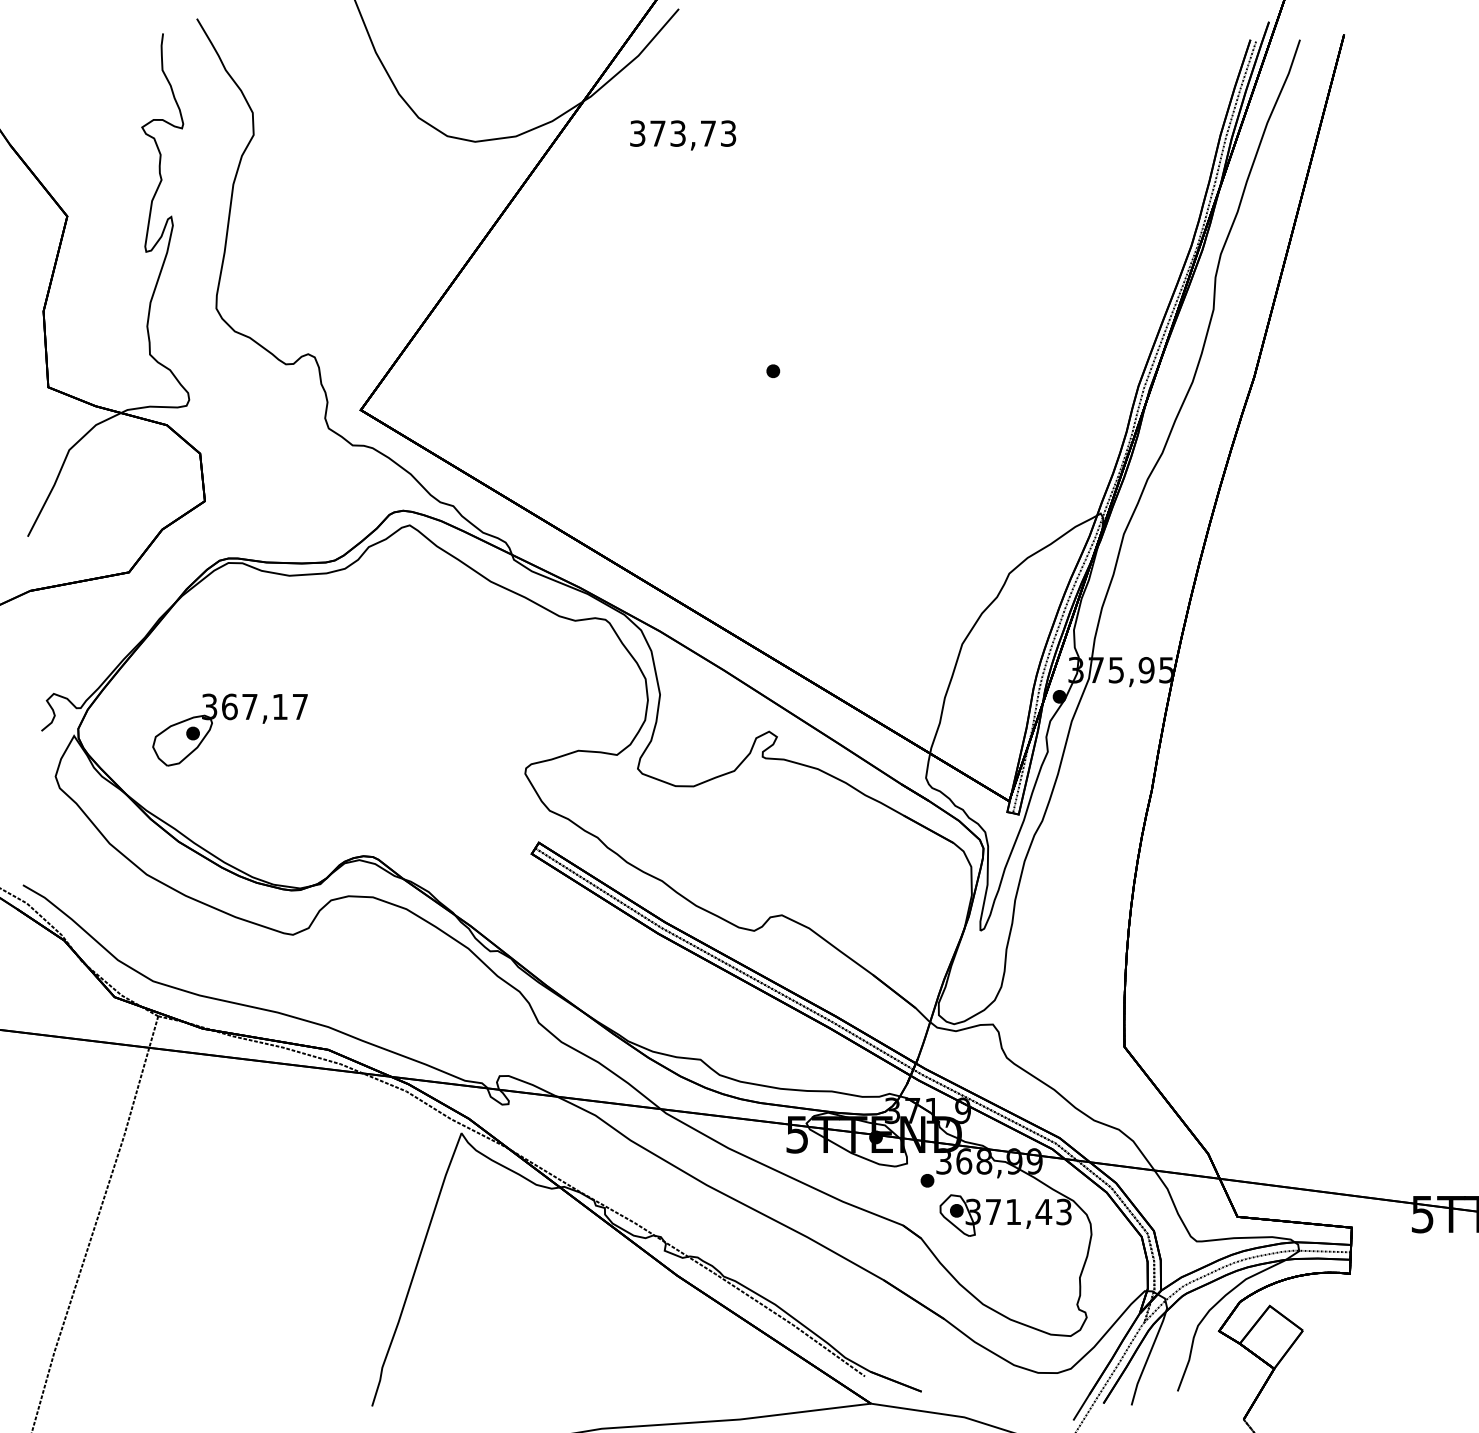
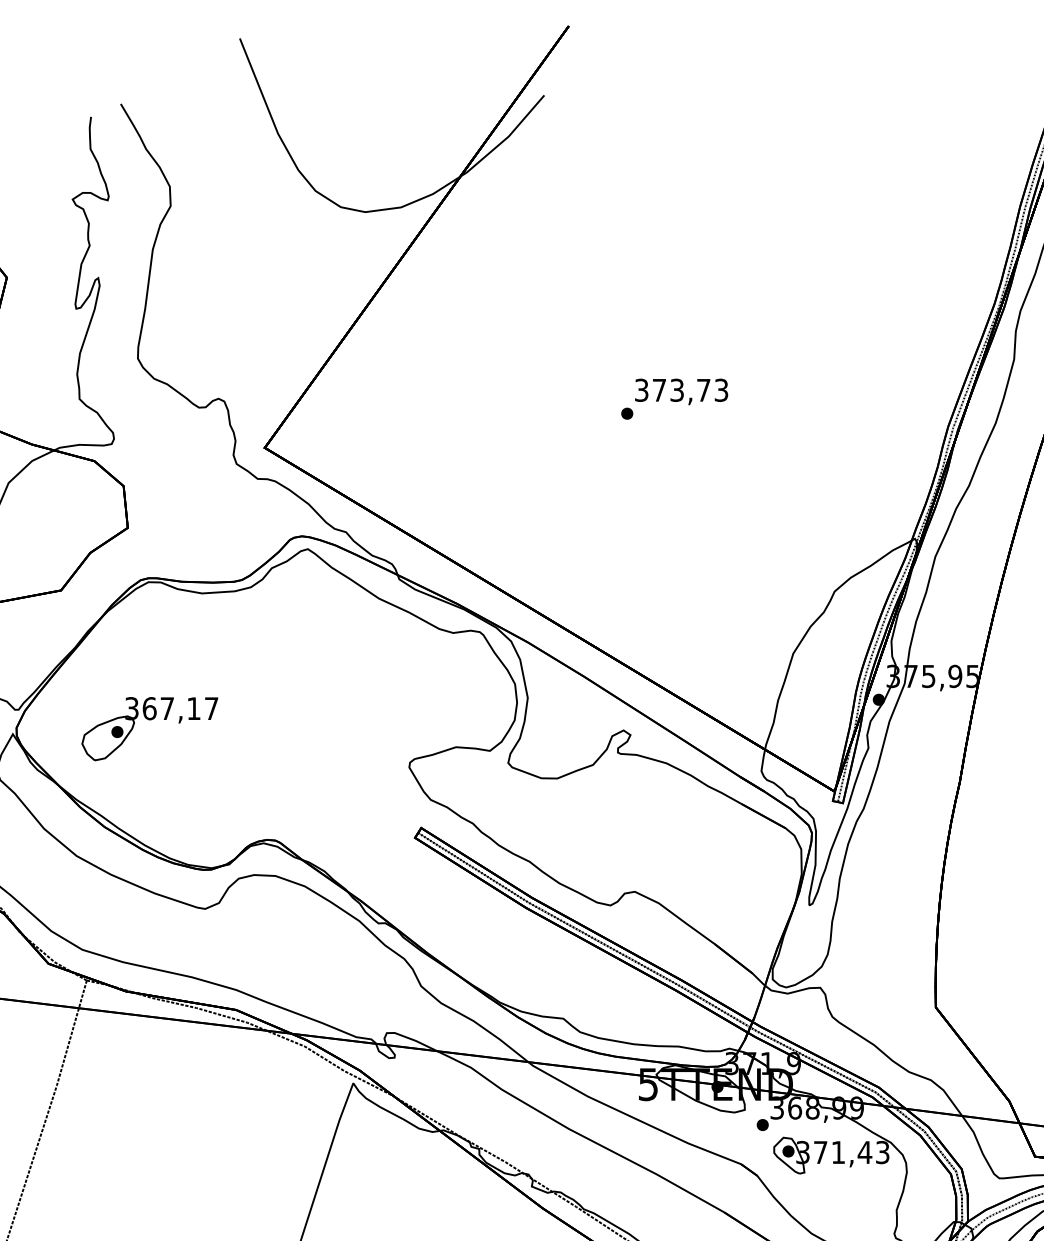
text: (683, 135) -> (681, 391), moved

